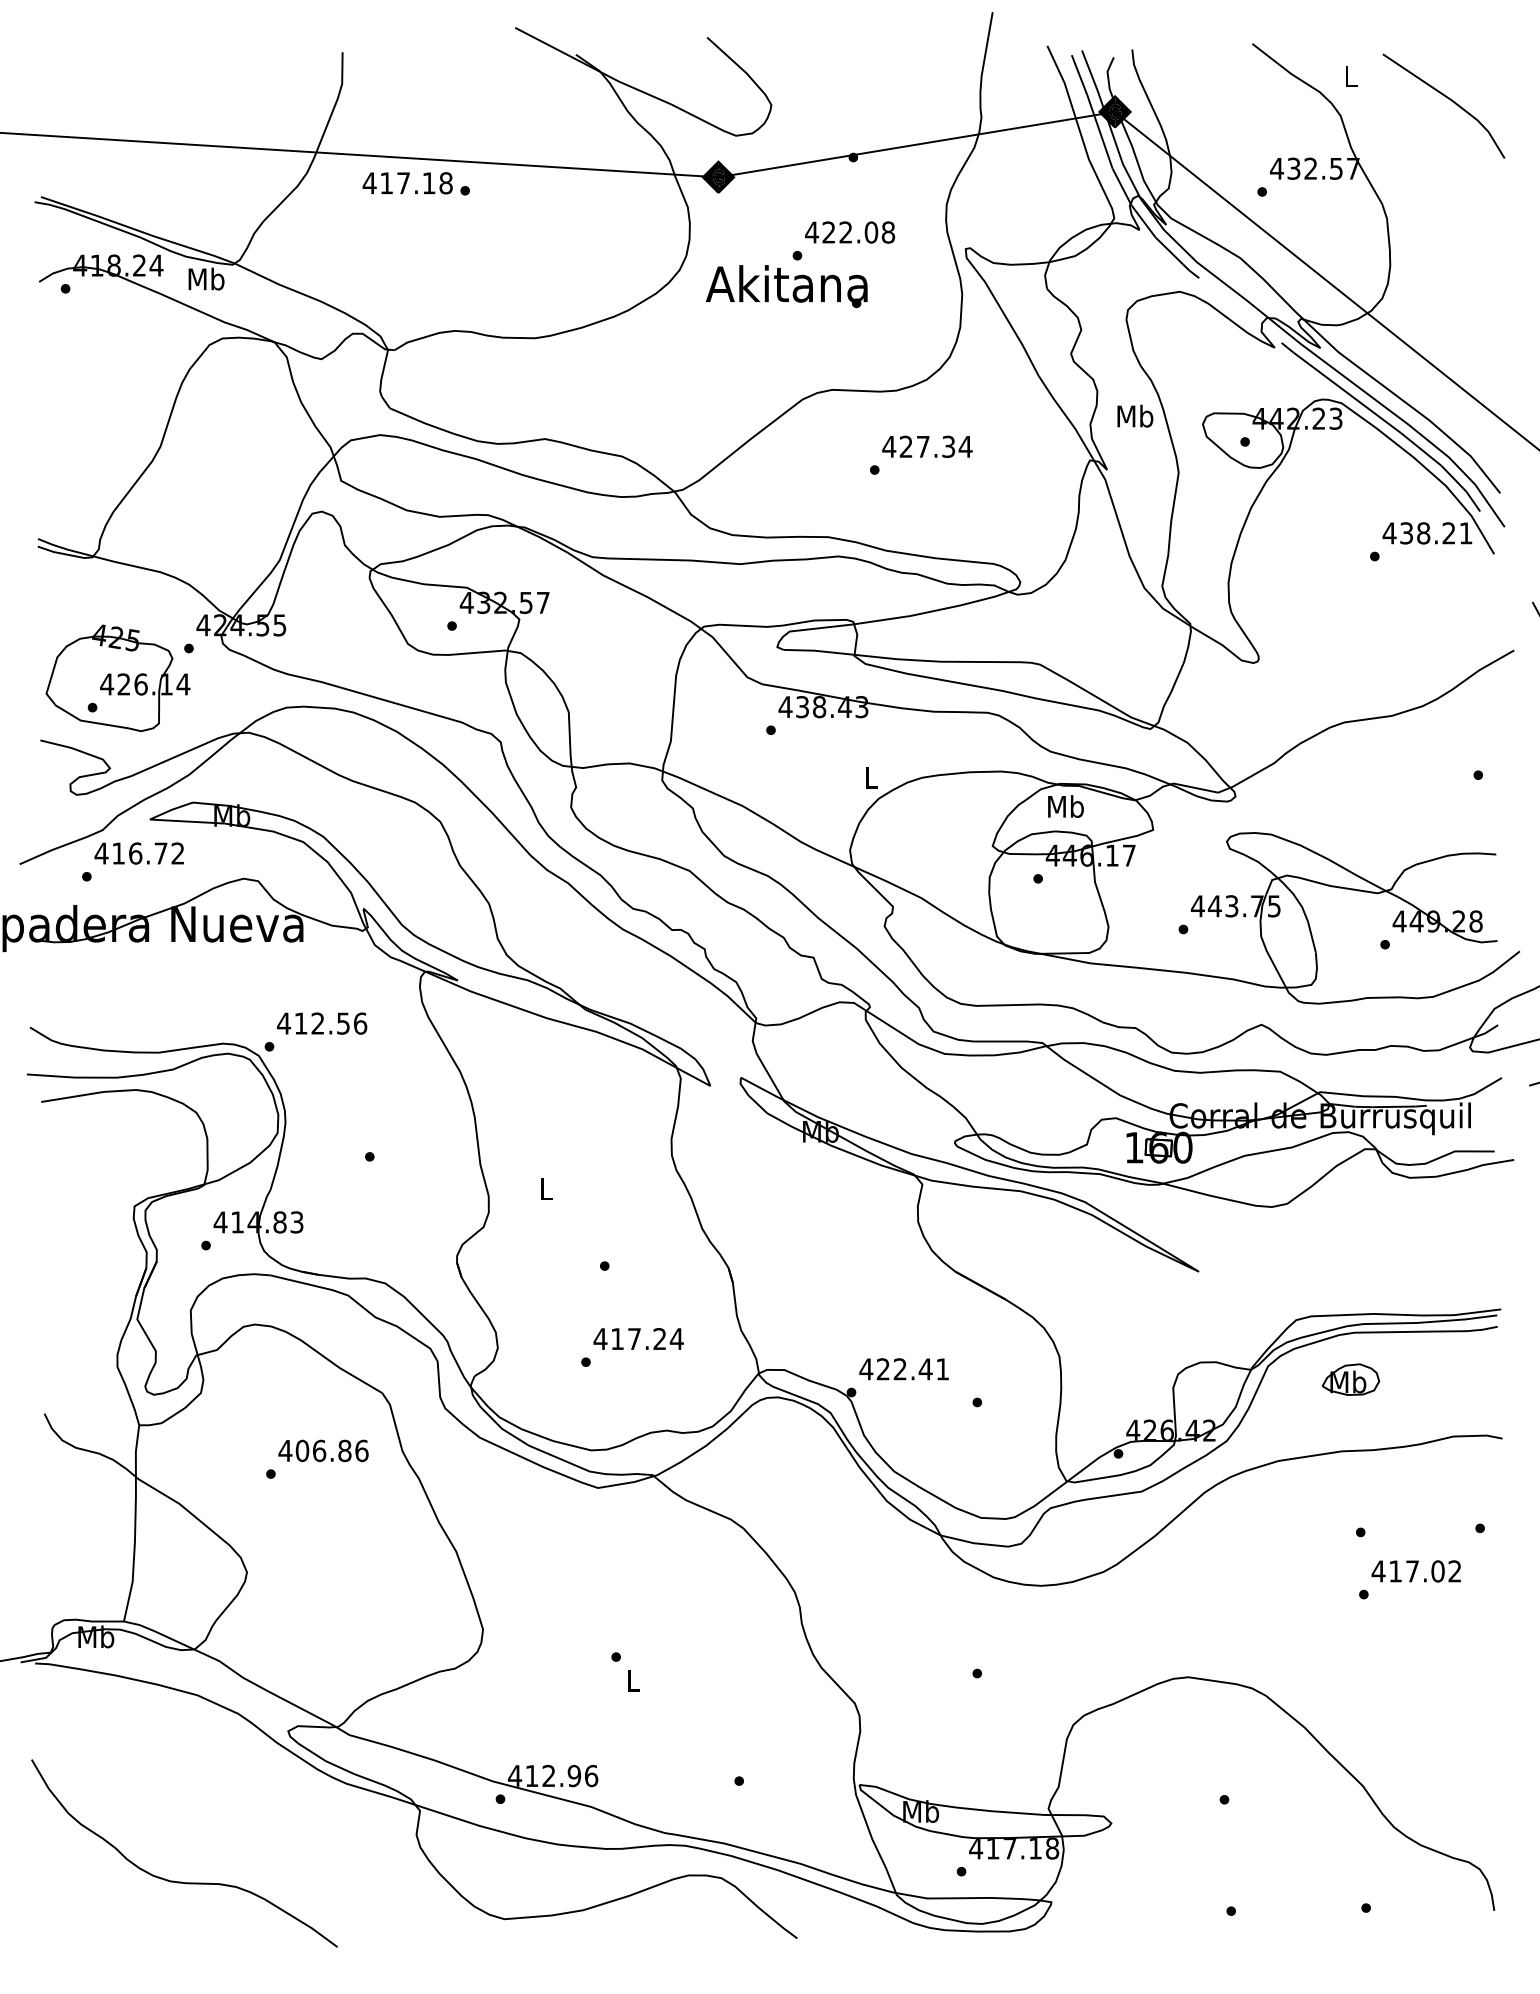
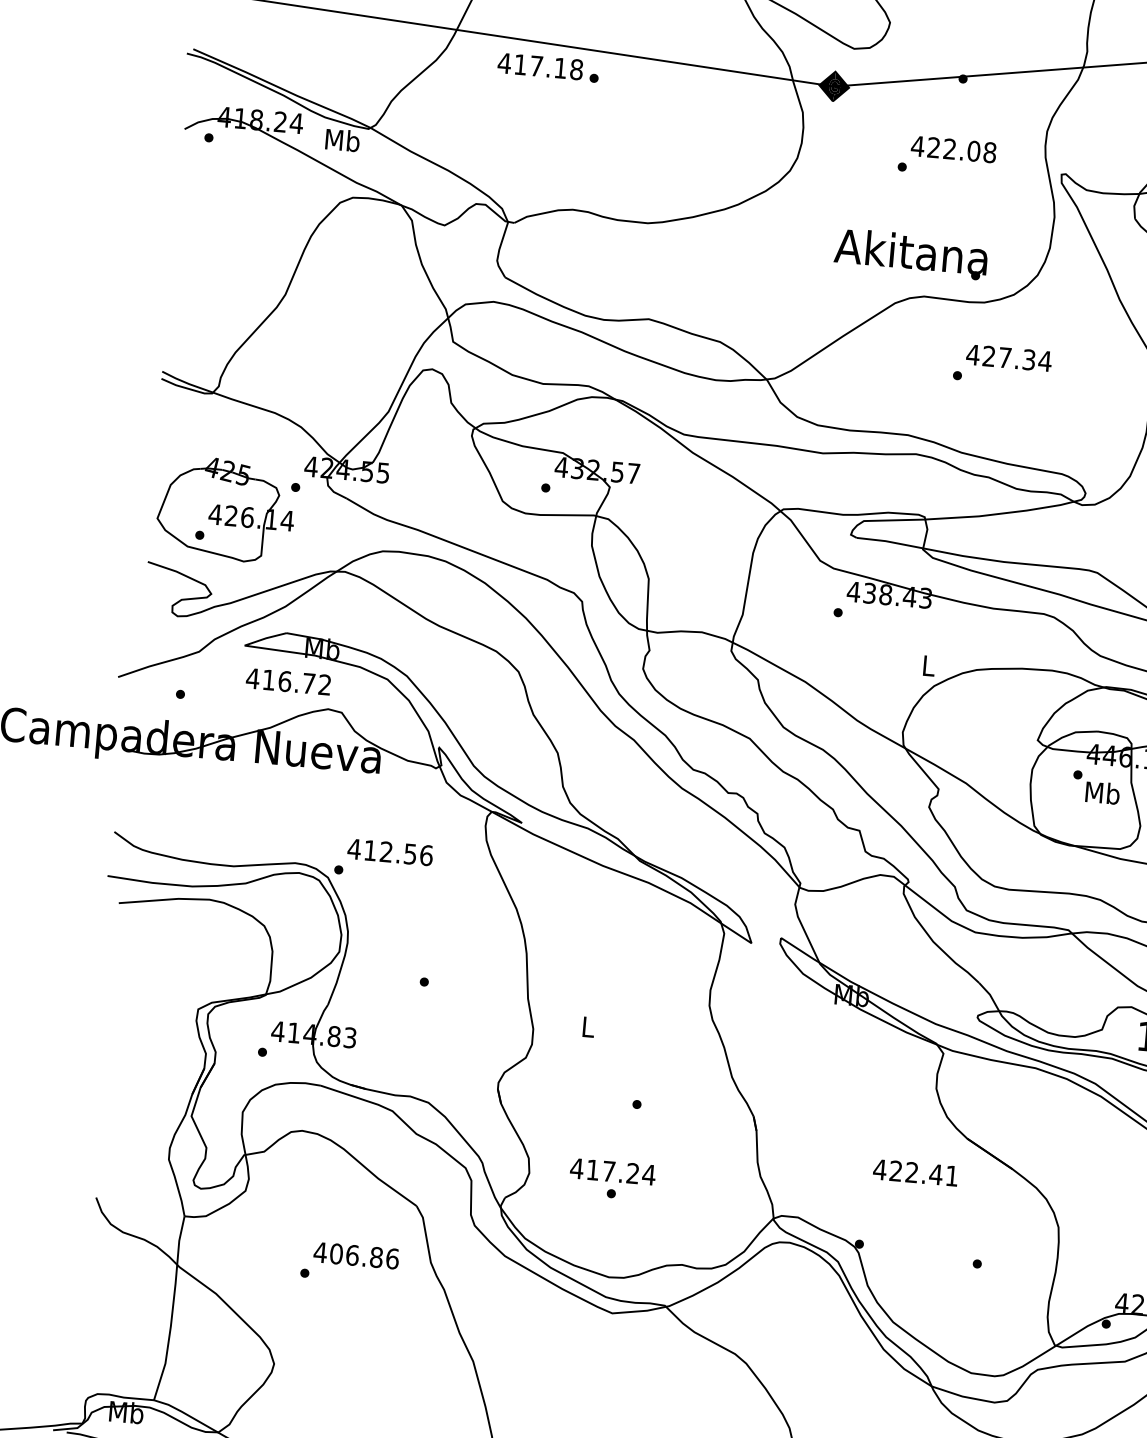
text: (786, 286) -> (910, 254), moved
text: (1065, 806) -> (1102, 792), moved
text: (138, 853) -> (287, 681), moved
text: (638, 1338) -> (612, 1171), moved
text: (903, 1369) -> (915, 1172), moved

